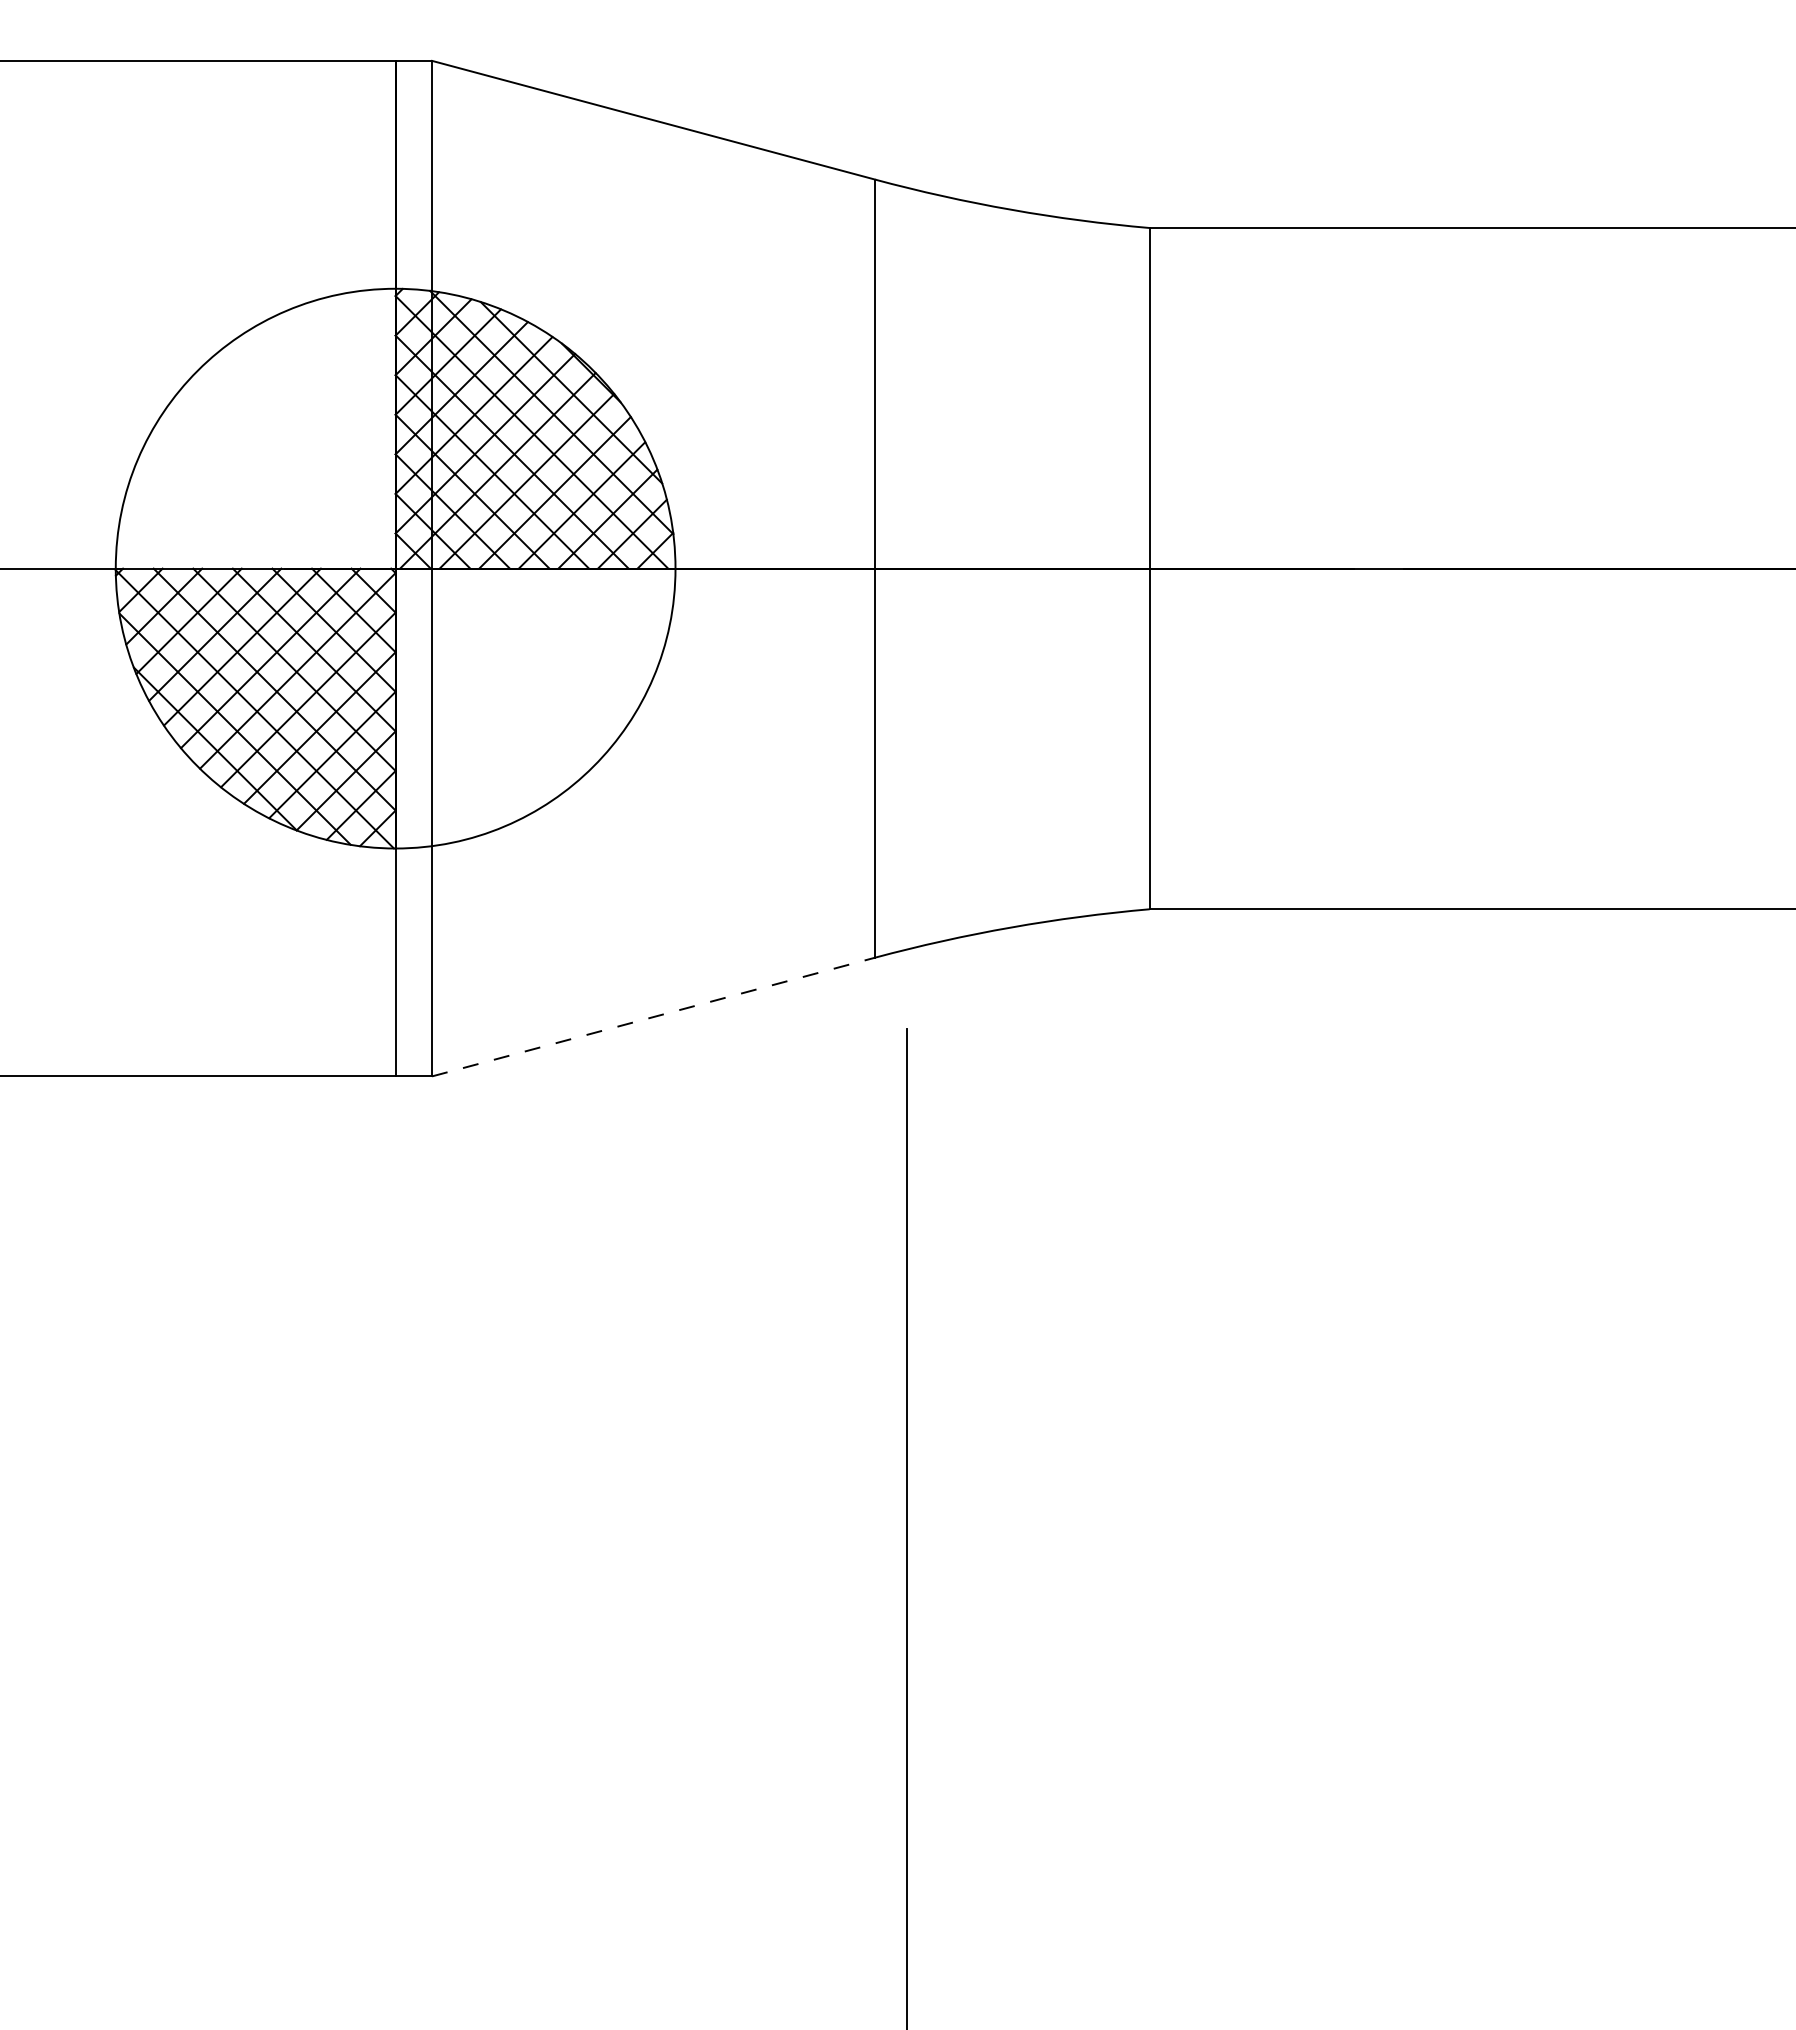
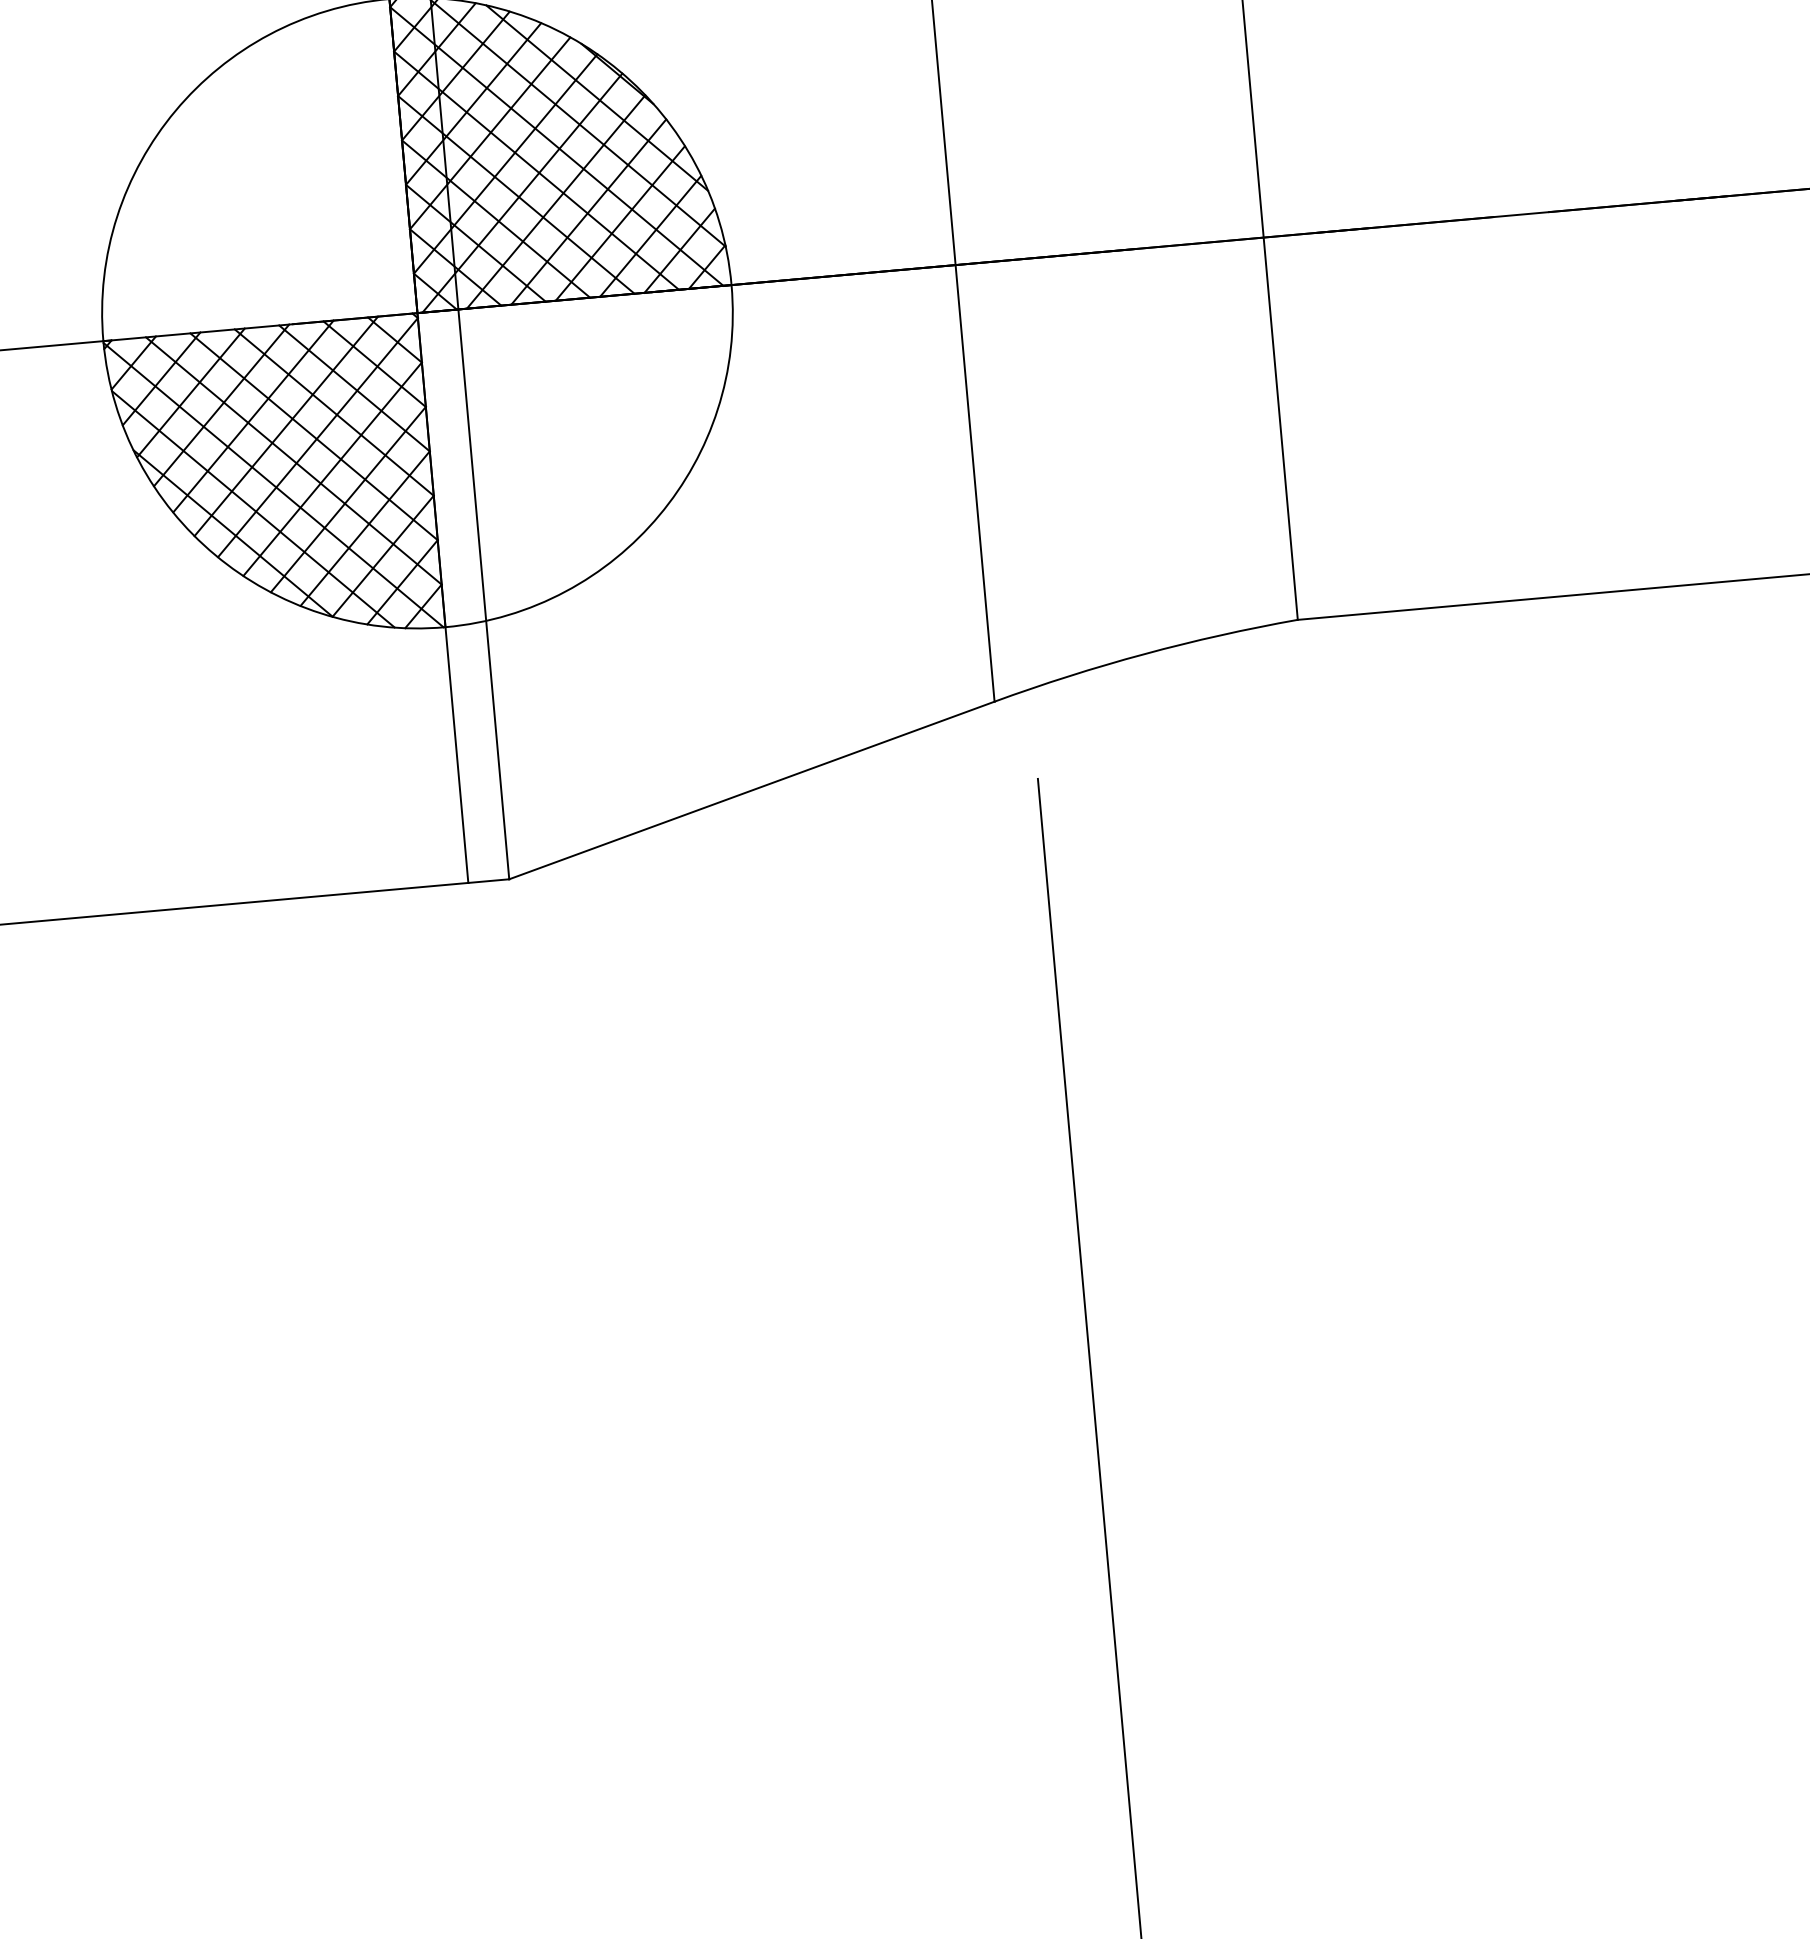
line: (654, 1016) -> (752, 789), dashed -> solid

